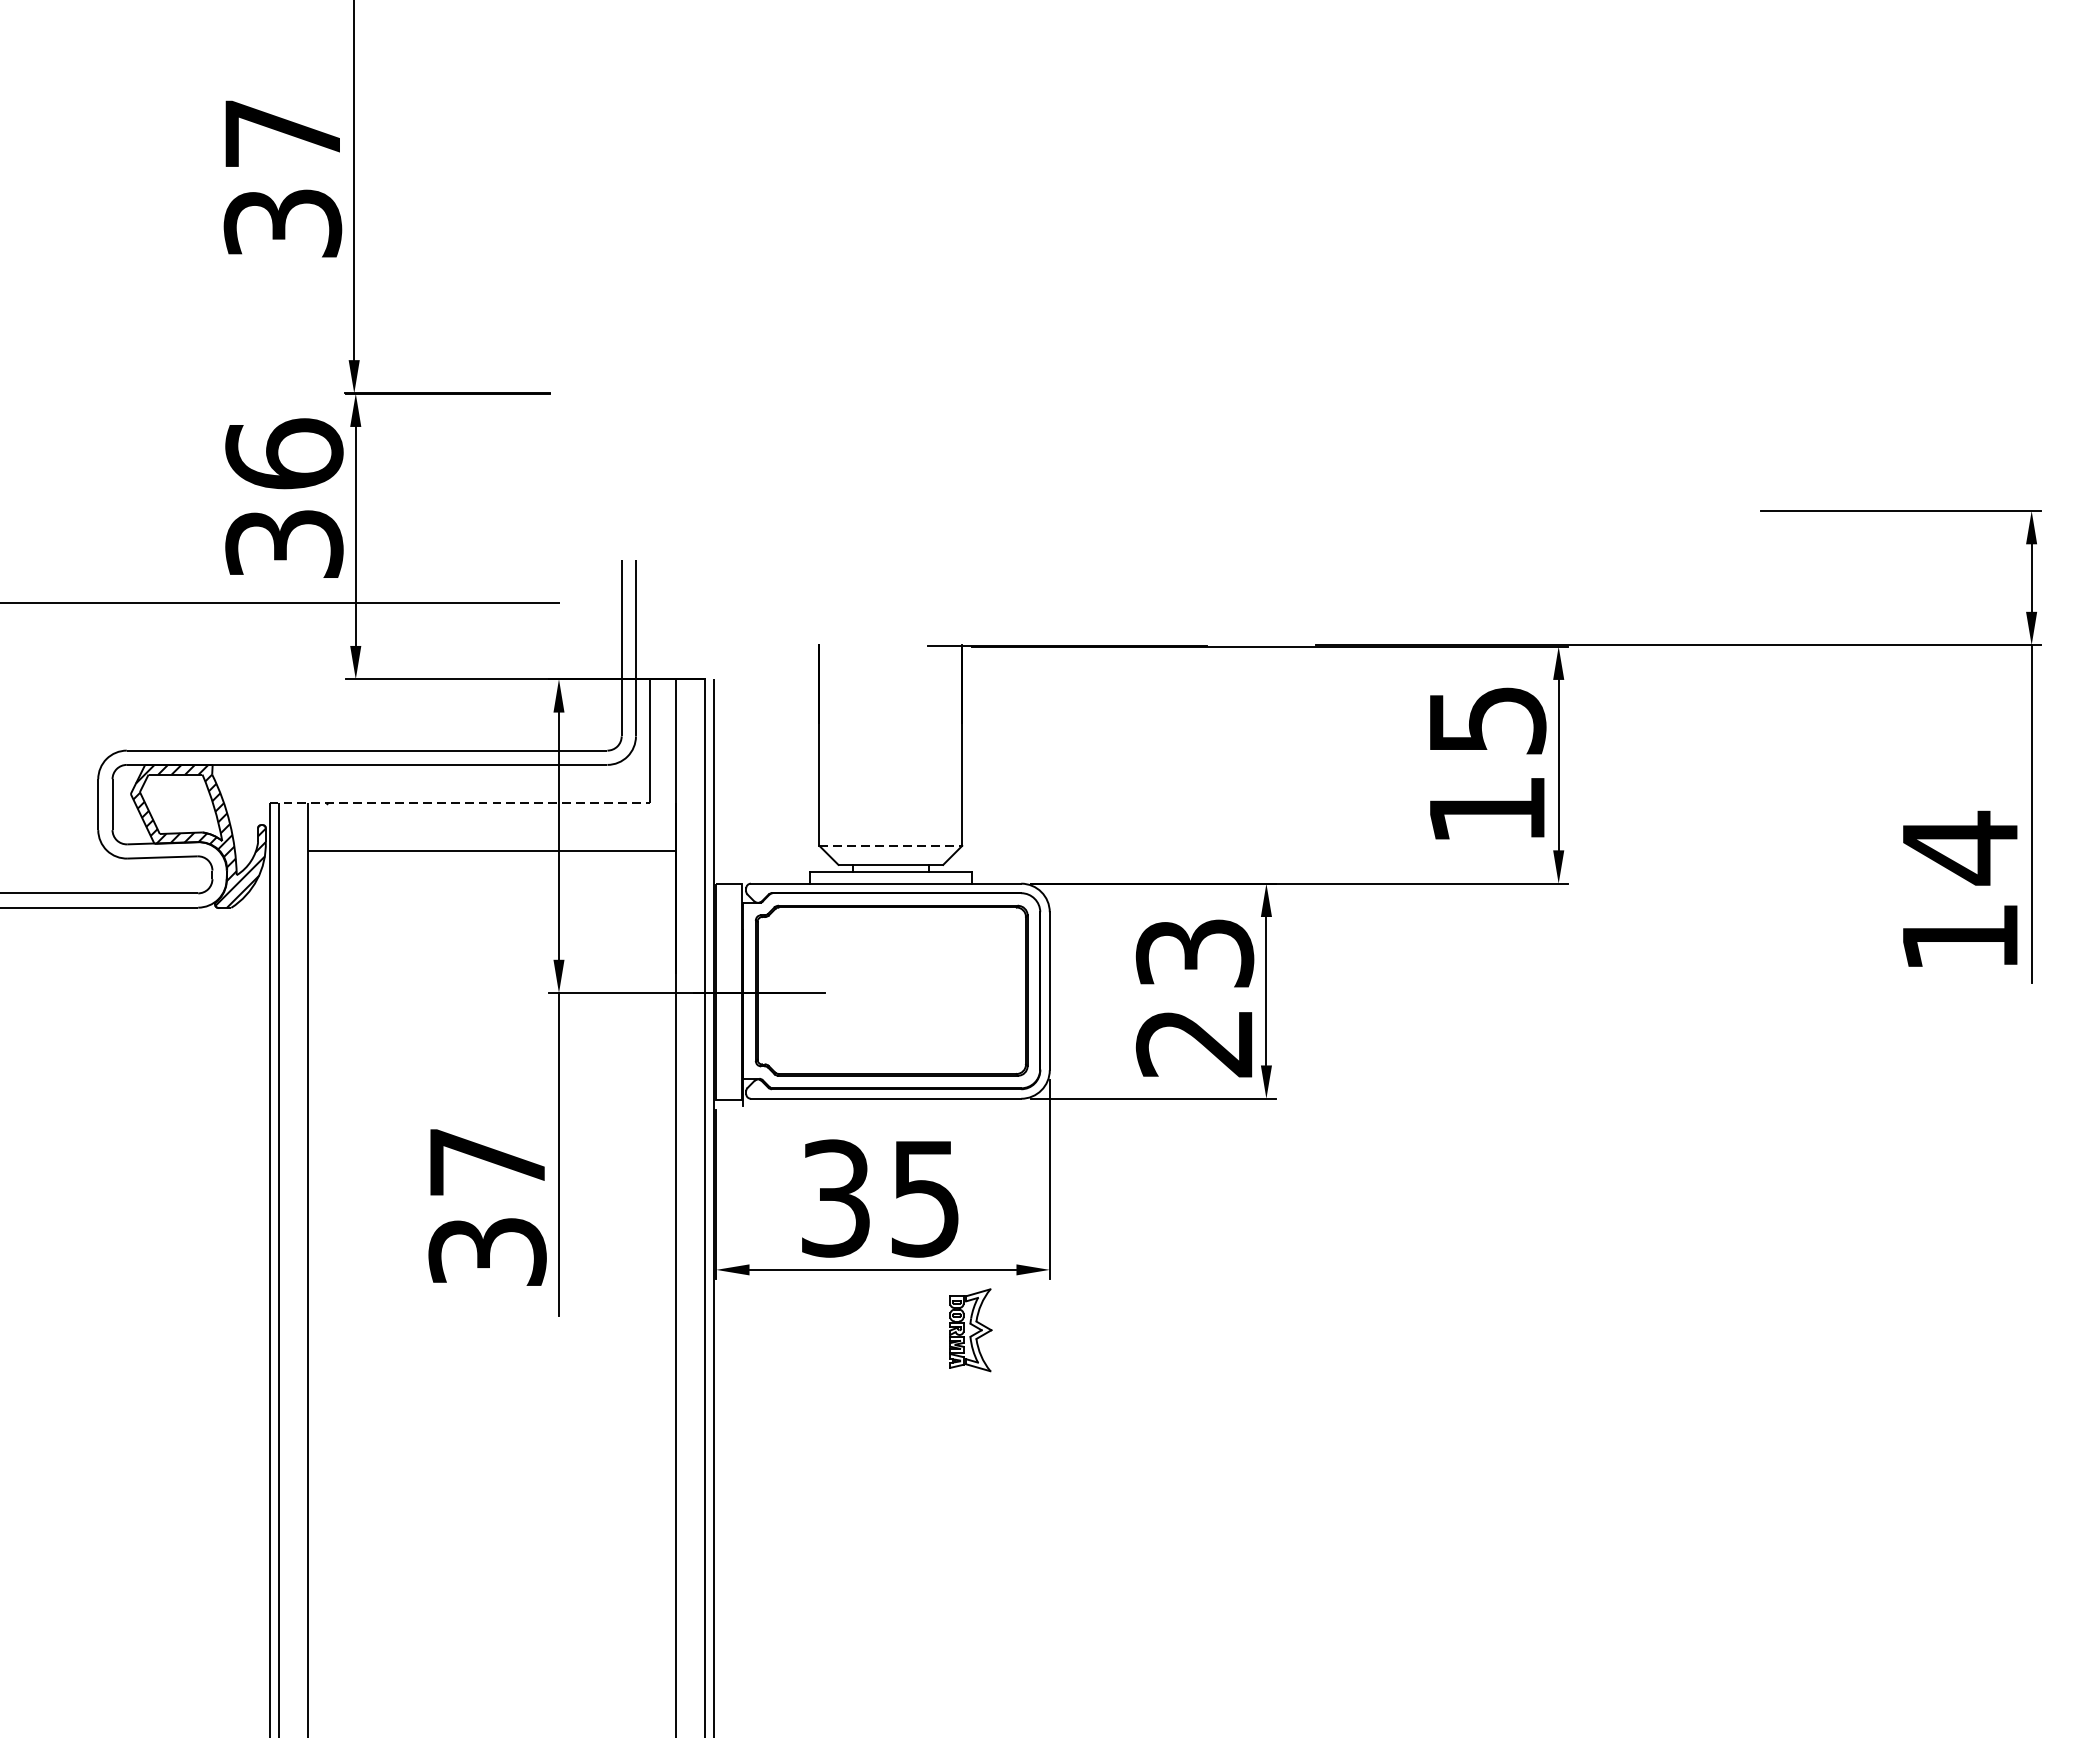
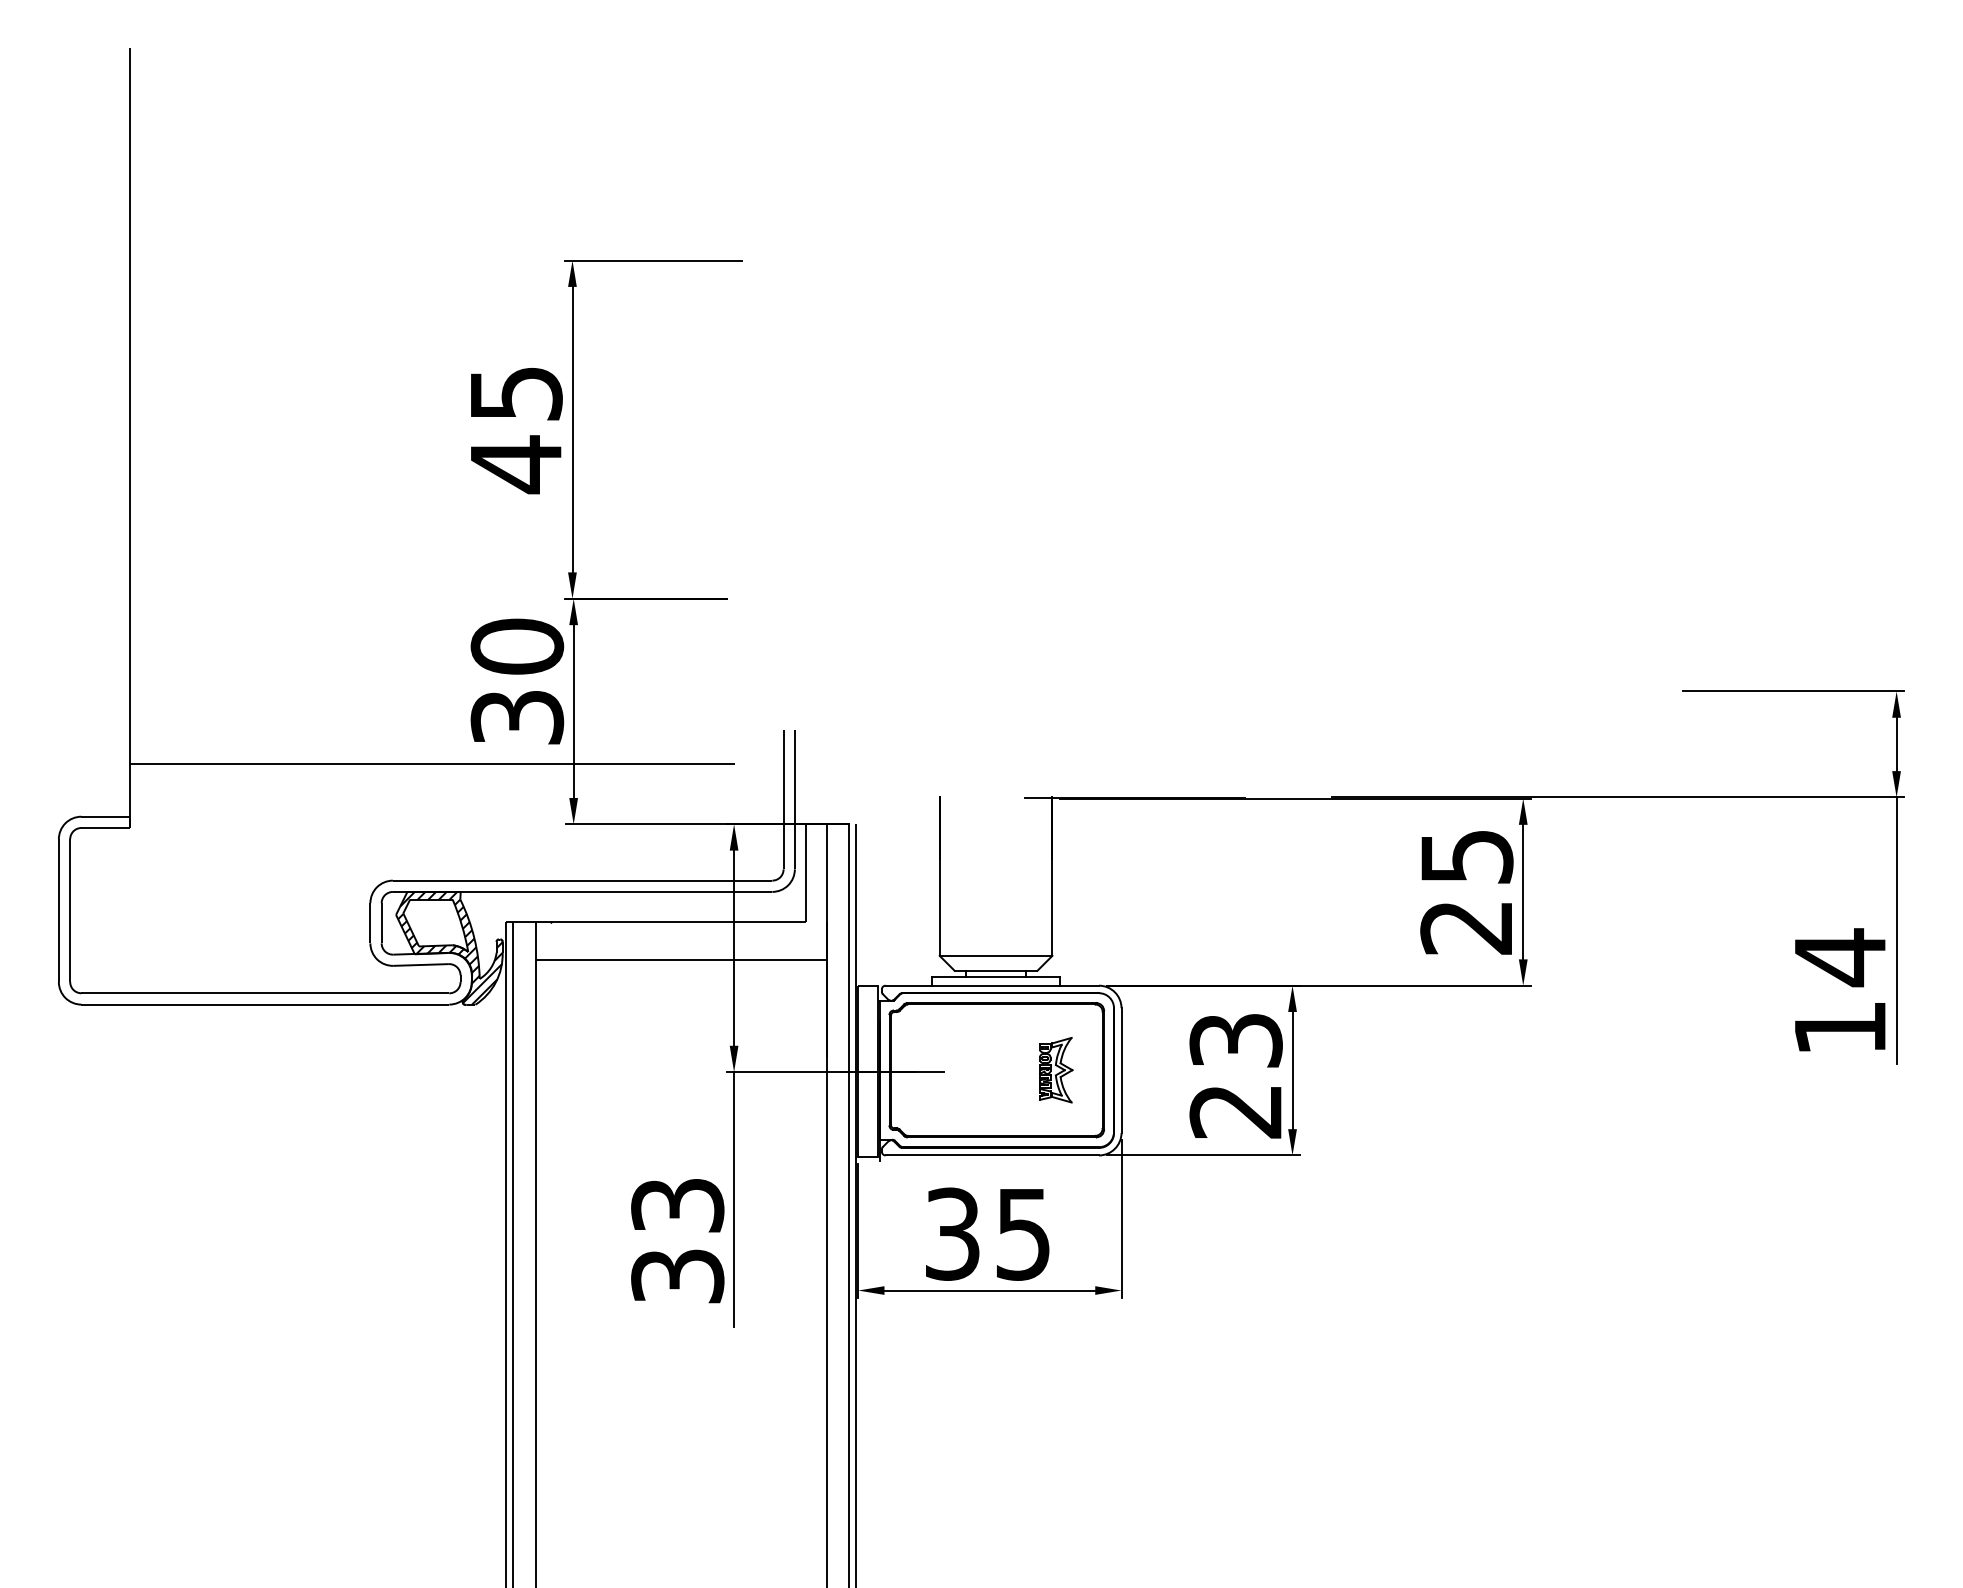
text: (282, 180) -> (515, 430), 37 -> 45
text: (283, 454) -> (516, 646), 36 -> 30
line: (460, 802) -> (656, 921), dashed -> solid
text: (1485, 811) -> (1465, 928), 15 -> 25
line: (891, 845) -> (996, 955), dashed -> solid
text: (487, 1162) -> (677, 1205), 37 -> 33
part: (971, 1330) -> (1056, 1070), moved

